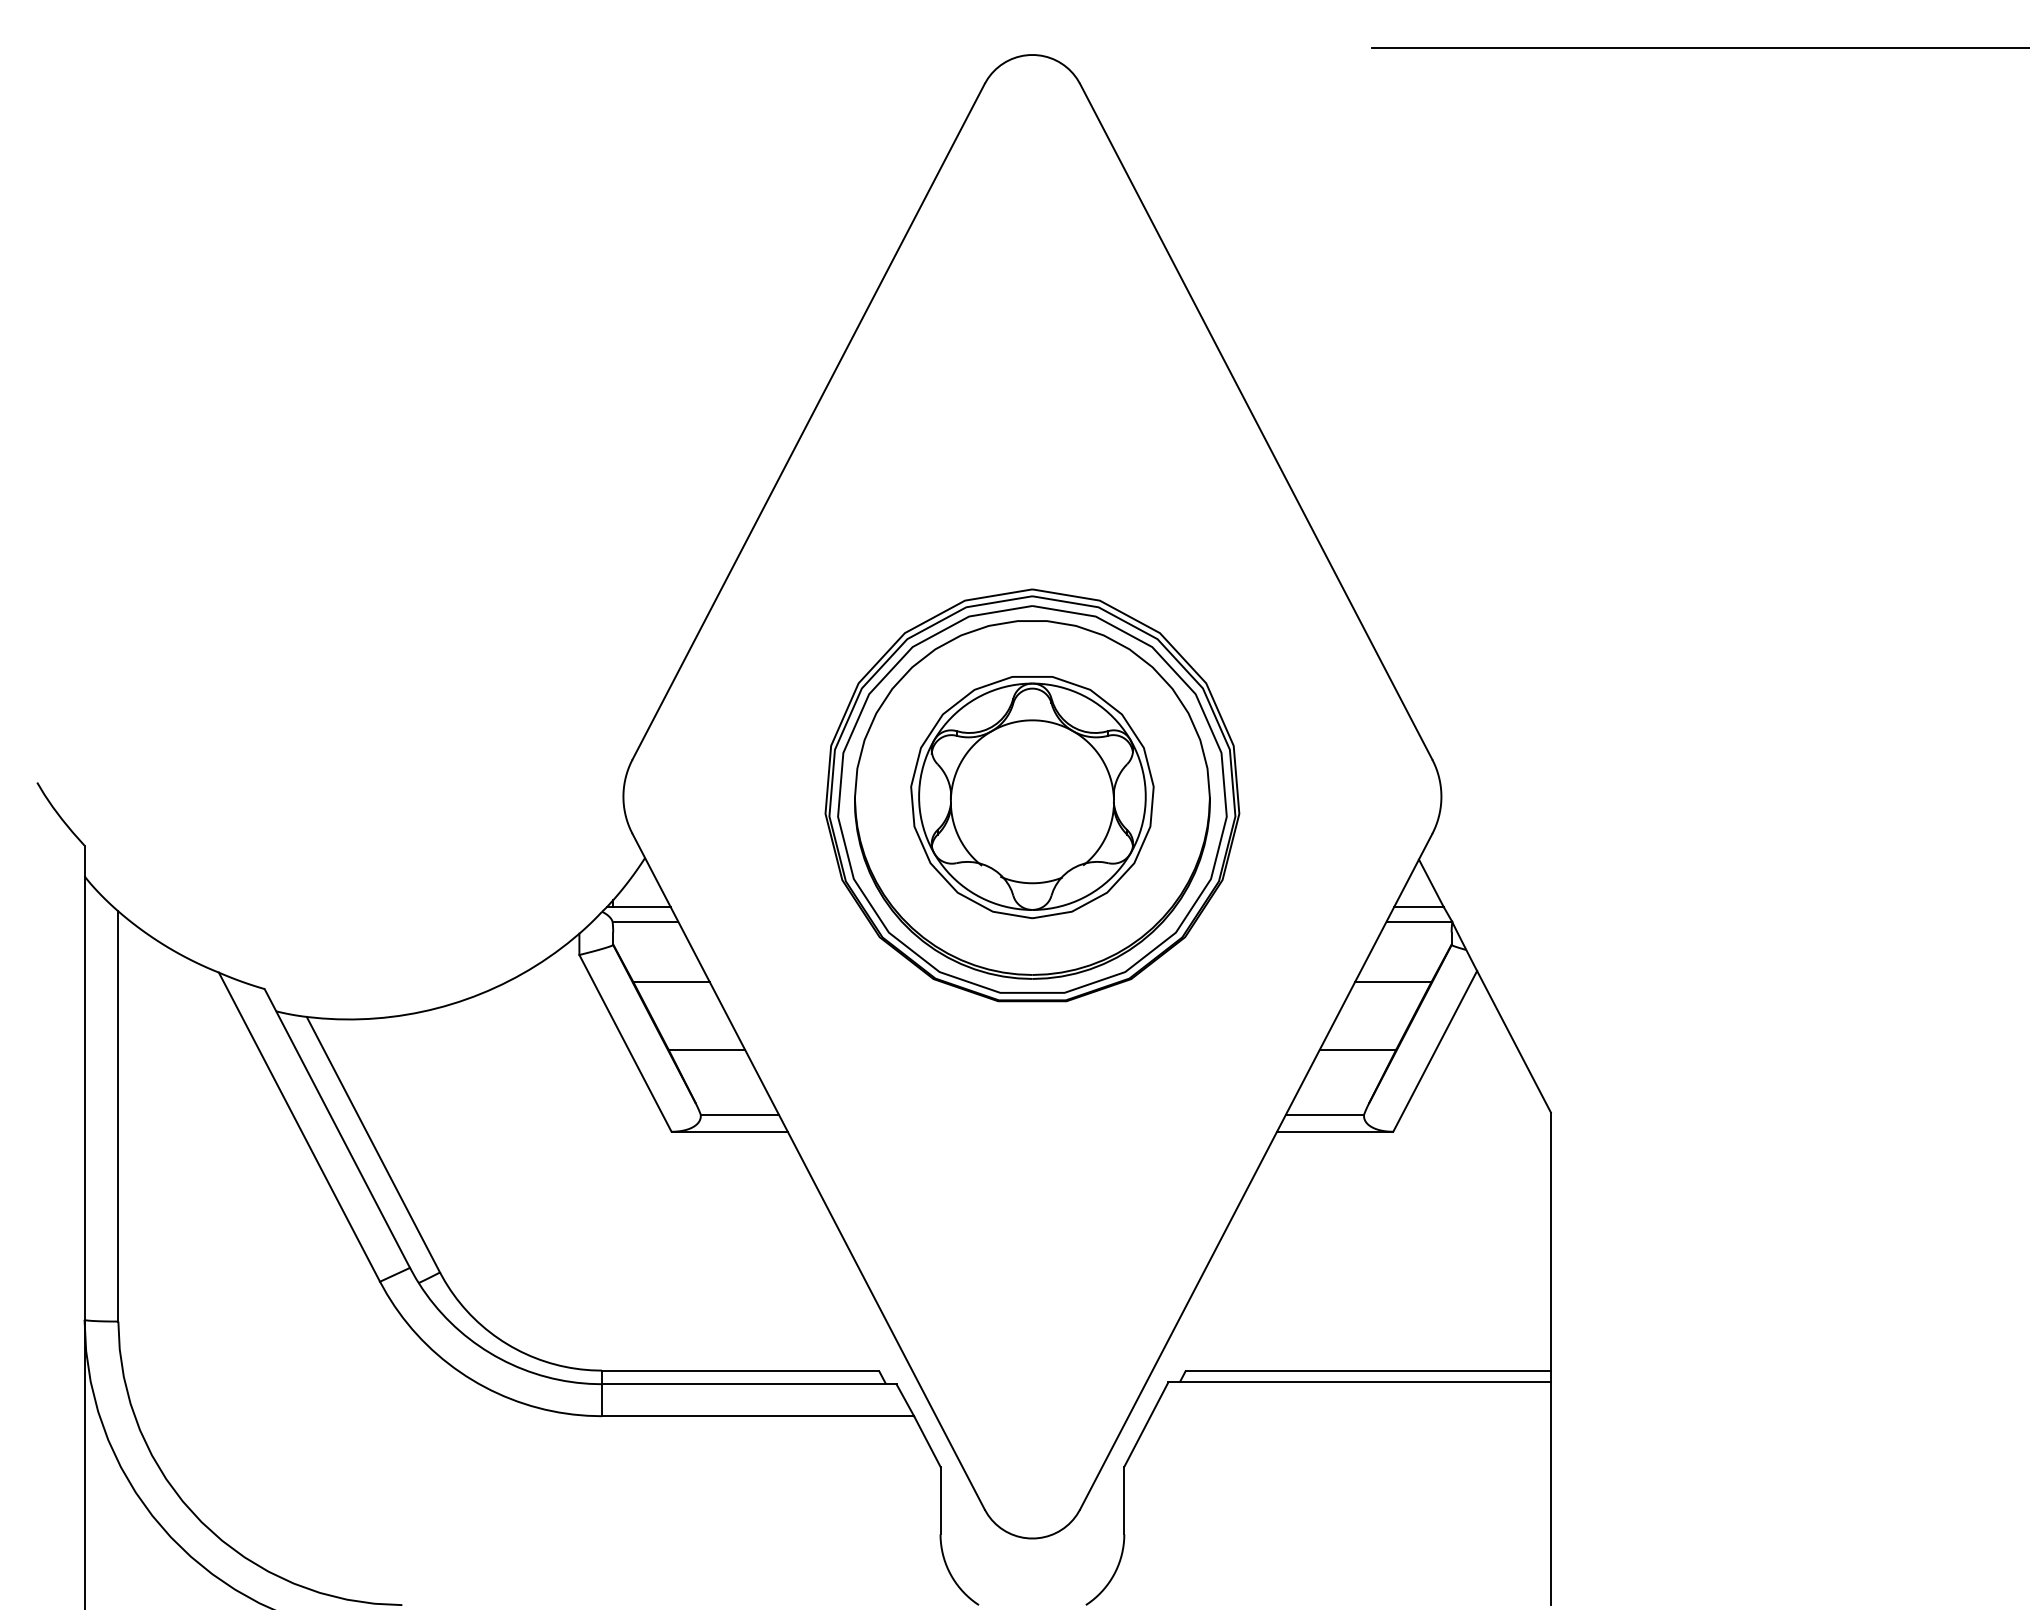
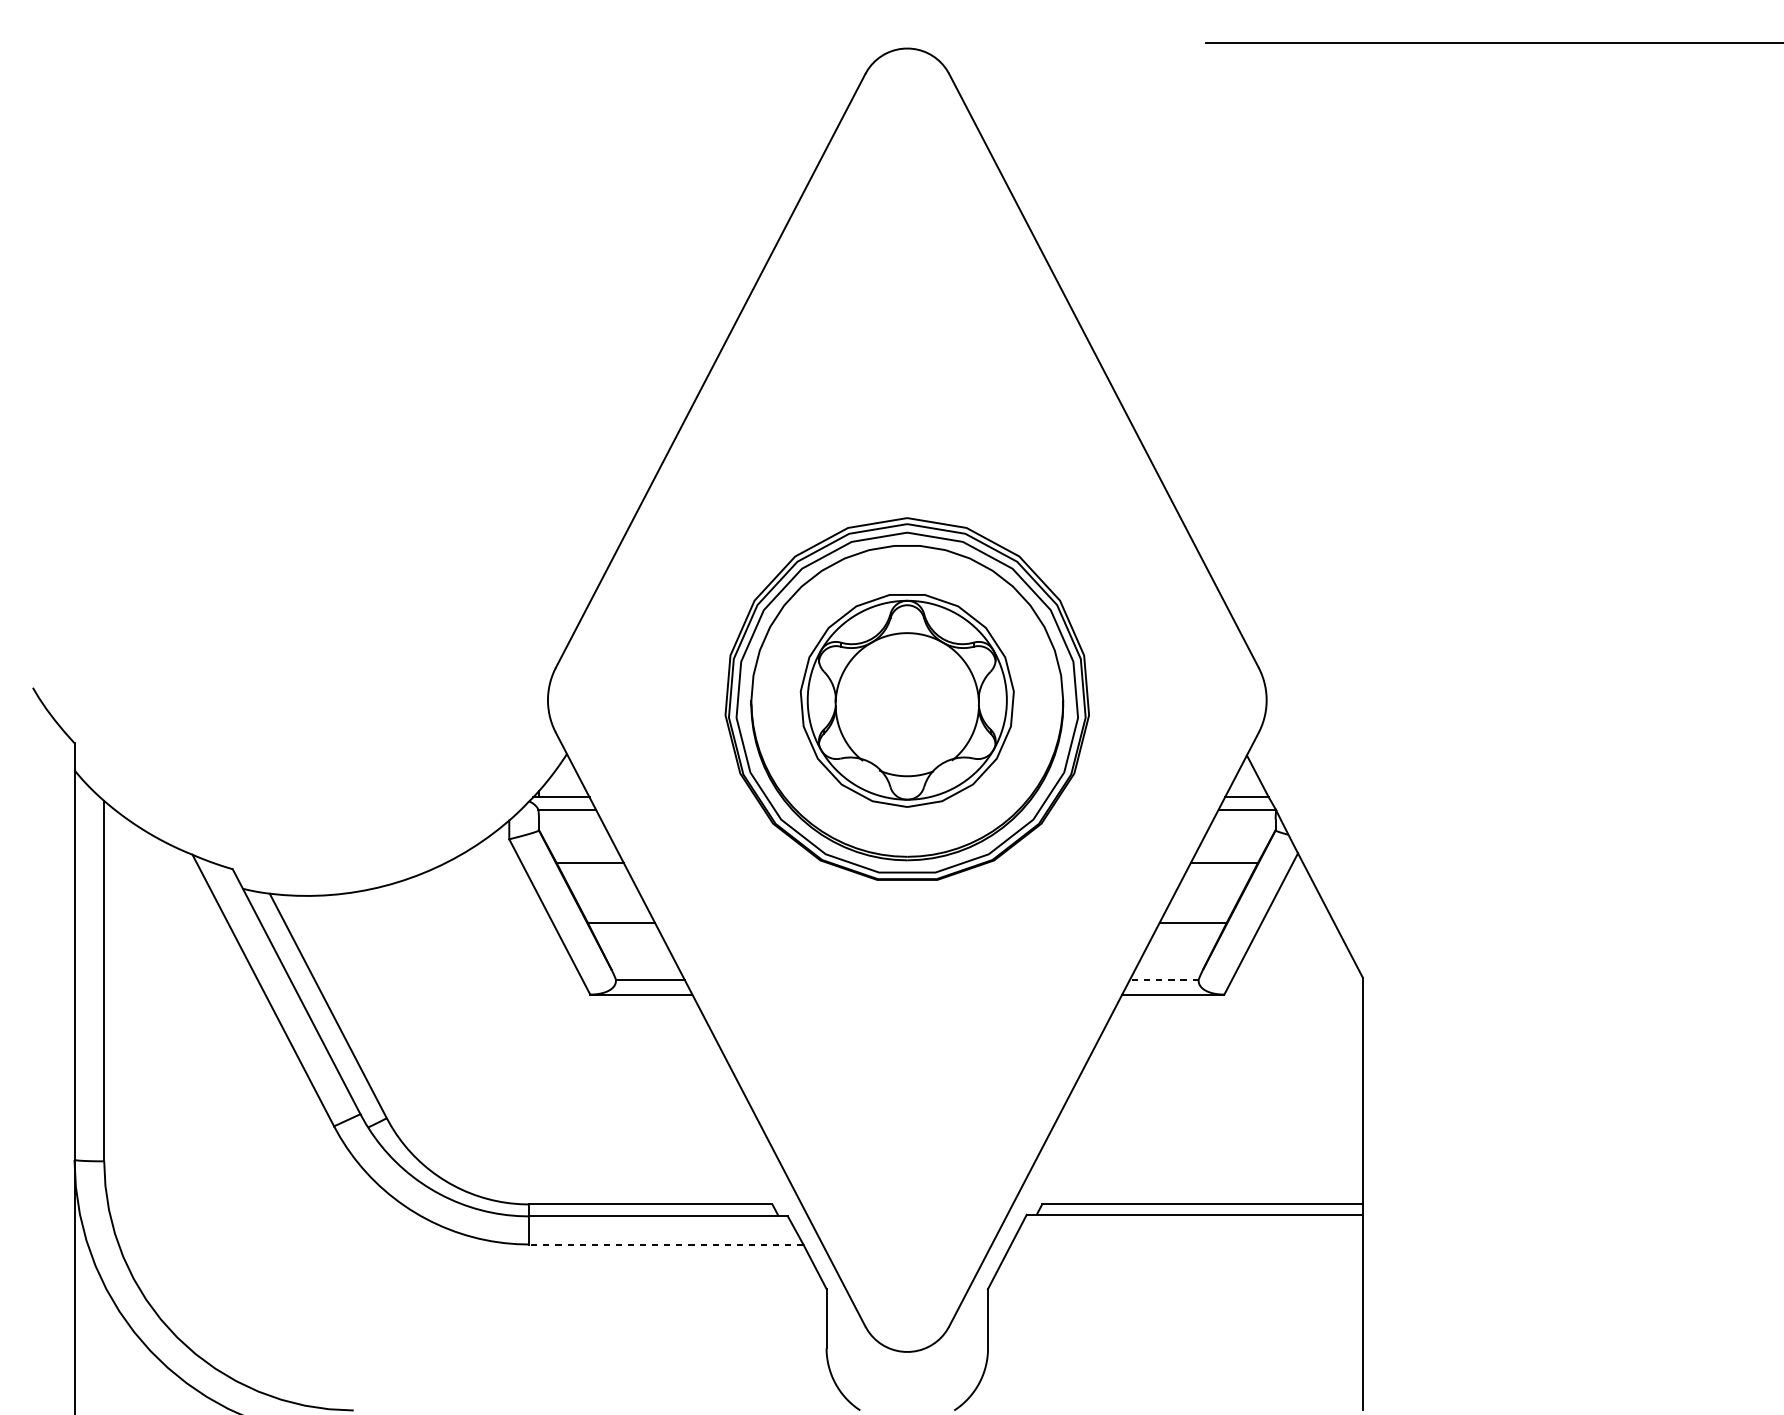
line: (1324, 1114) -> (1163, 979), solid -> dashed
line: (757, 1416) -> (665, 1244), solid -> dashed

